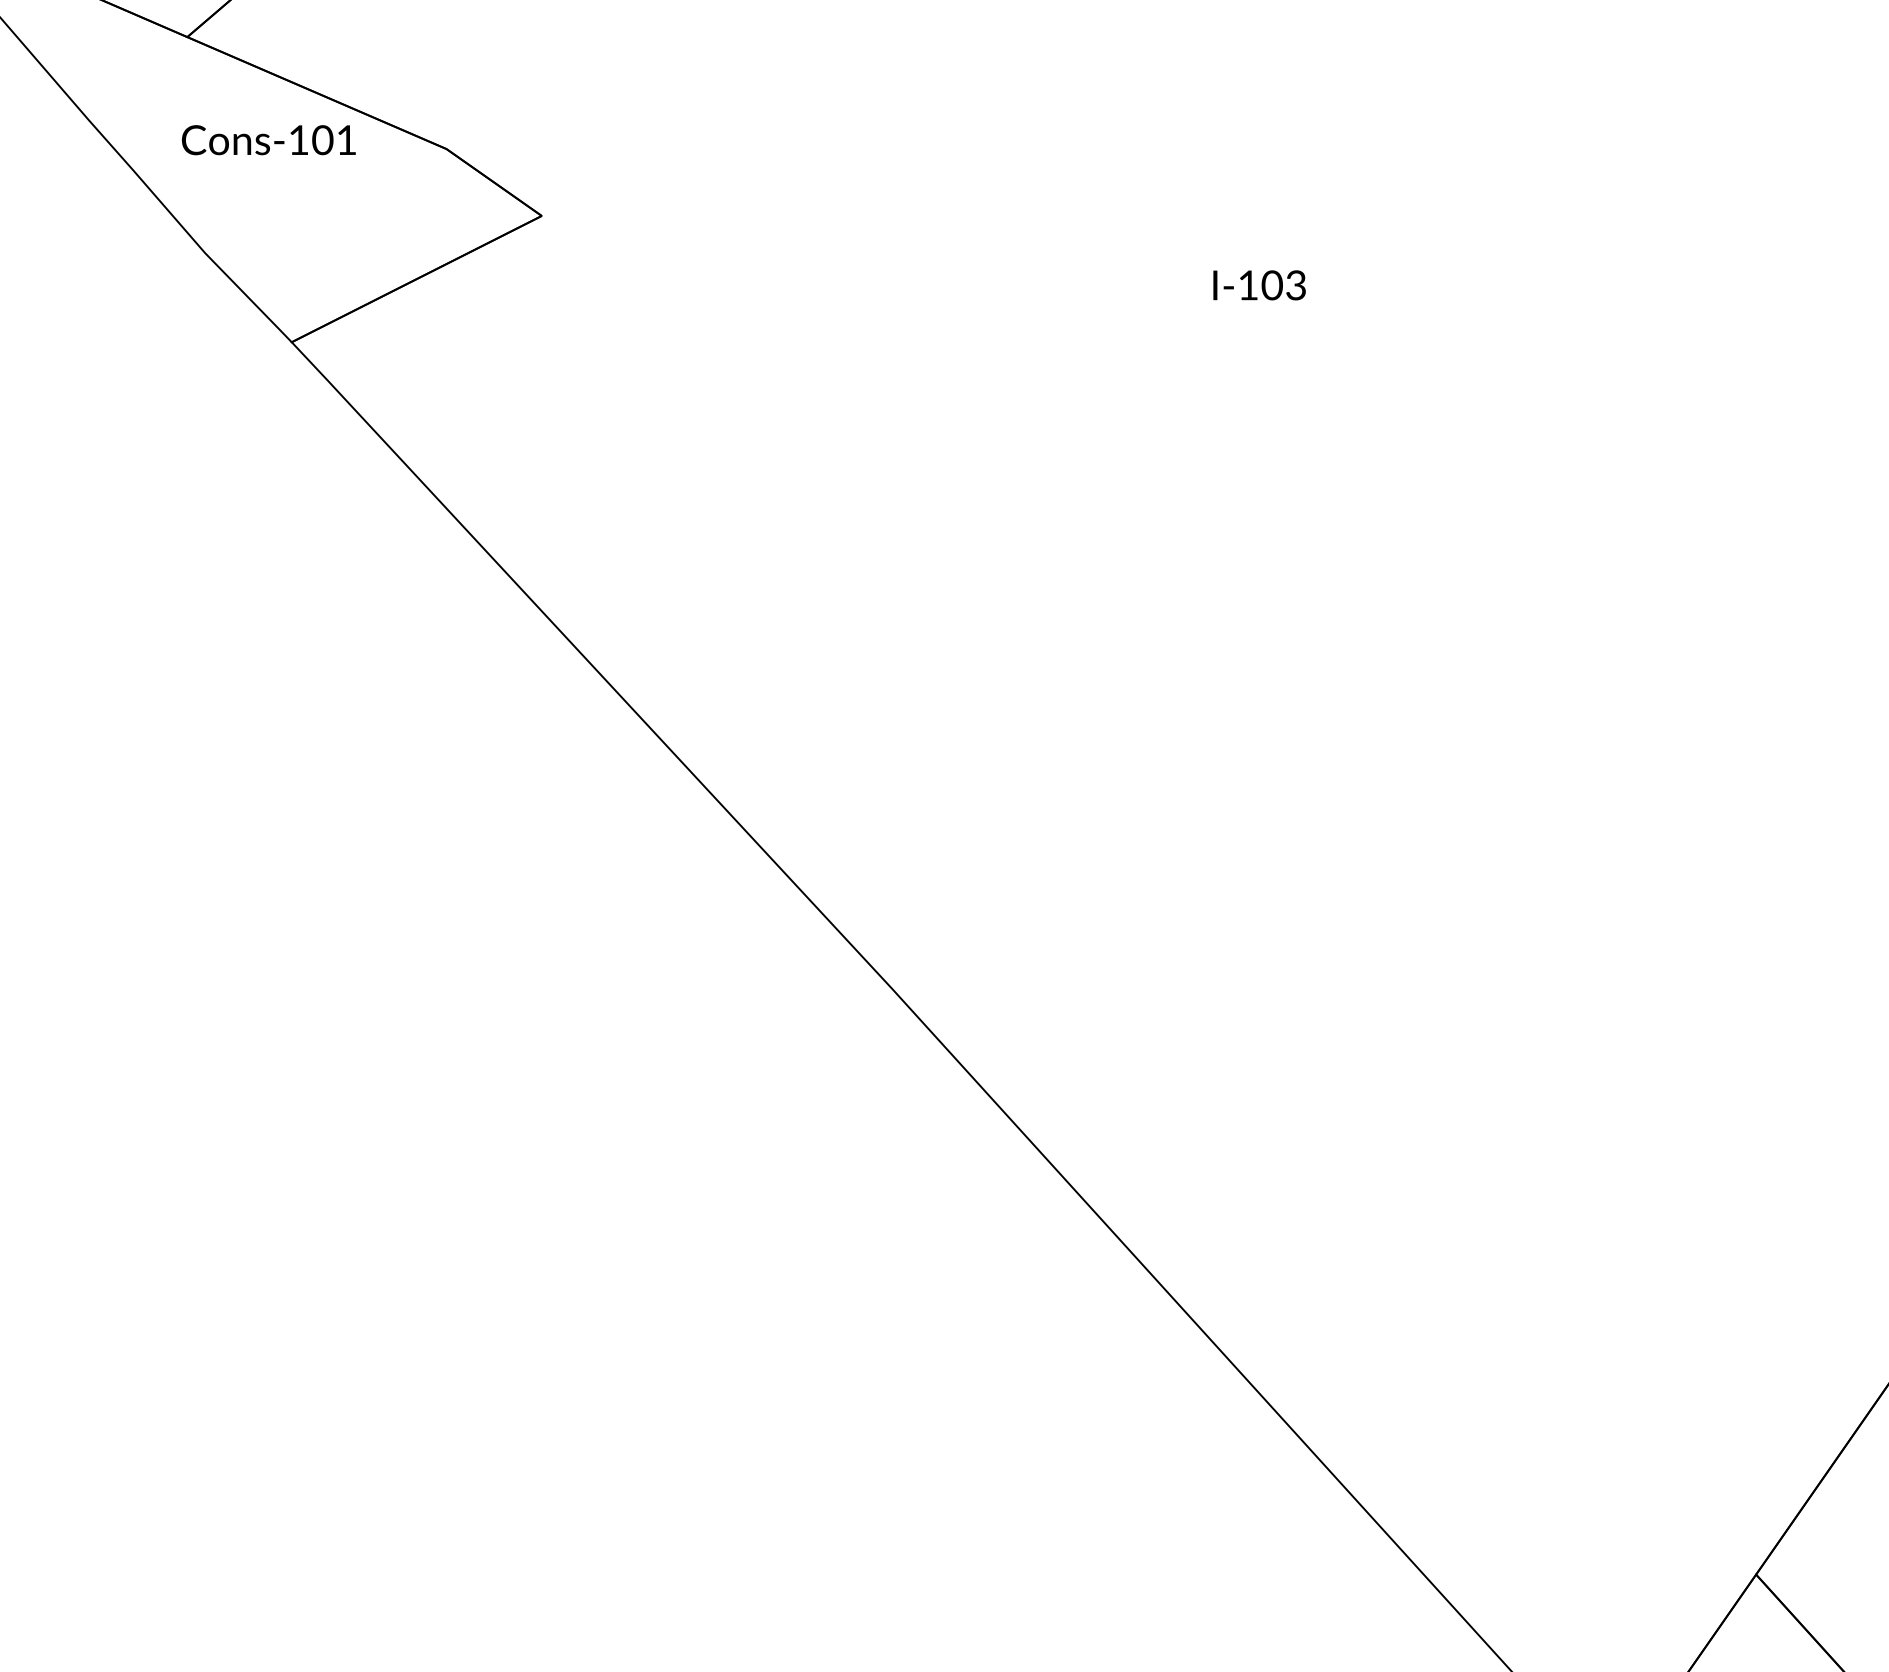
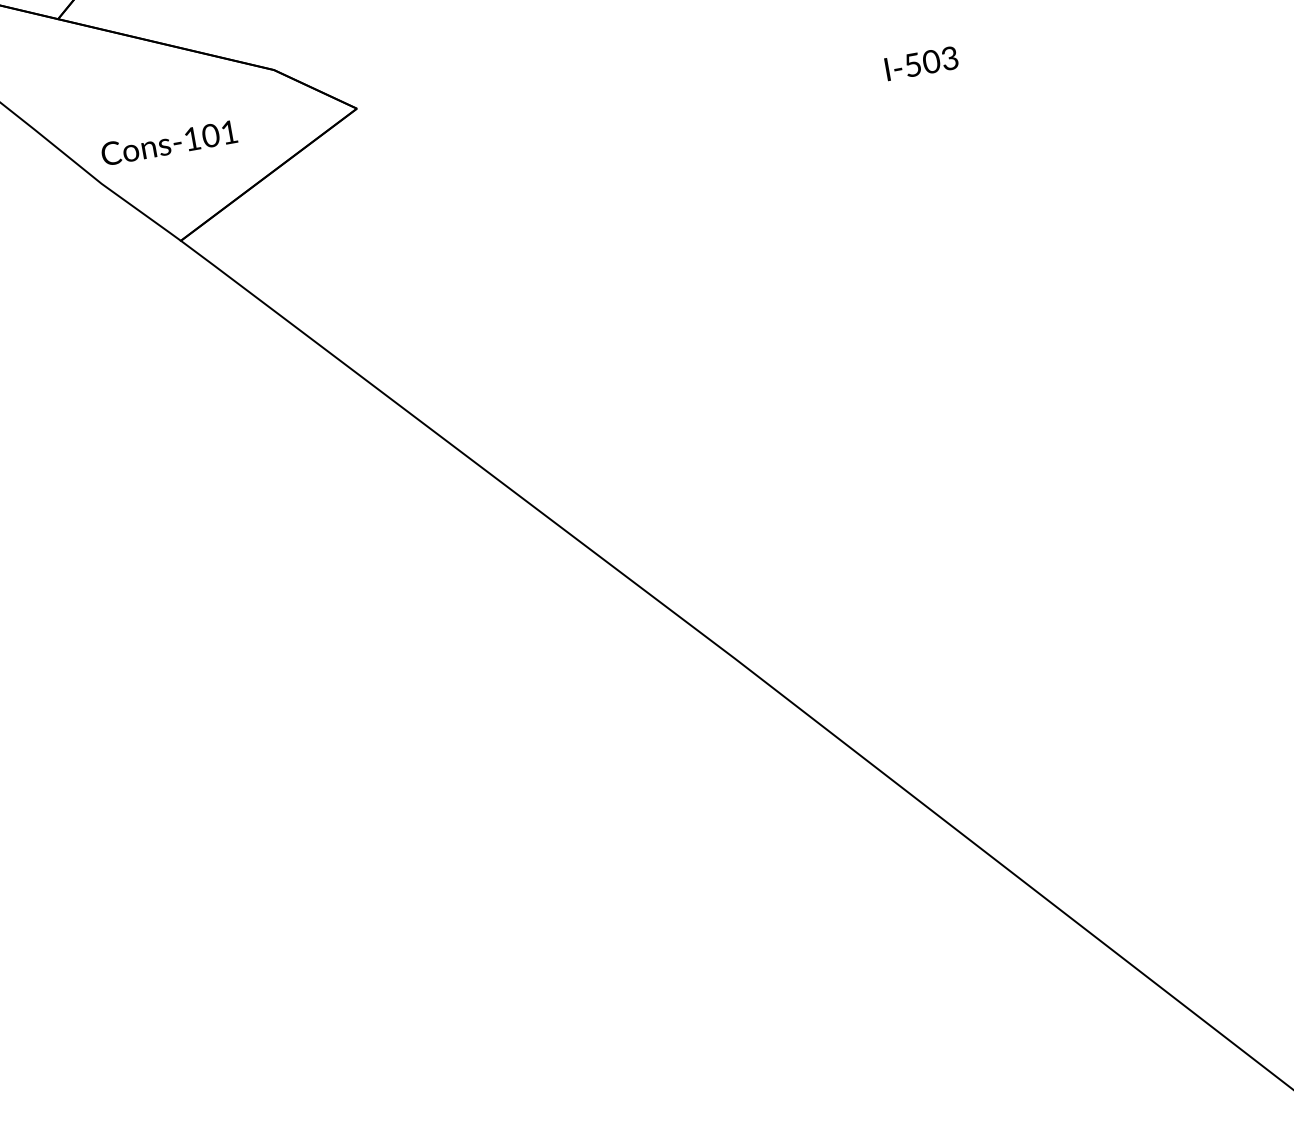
text: (268, 140) -> (168, 143), moved
text: (1248, 285) -> (913, 65), I-103 -> I-503

